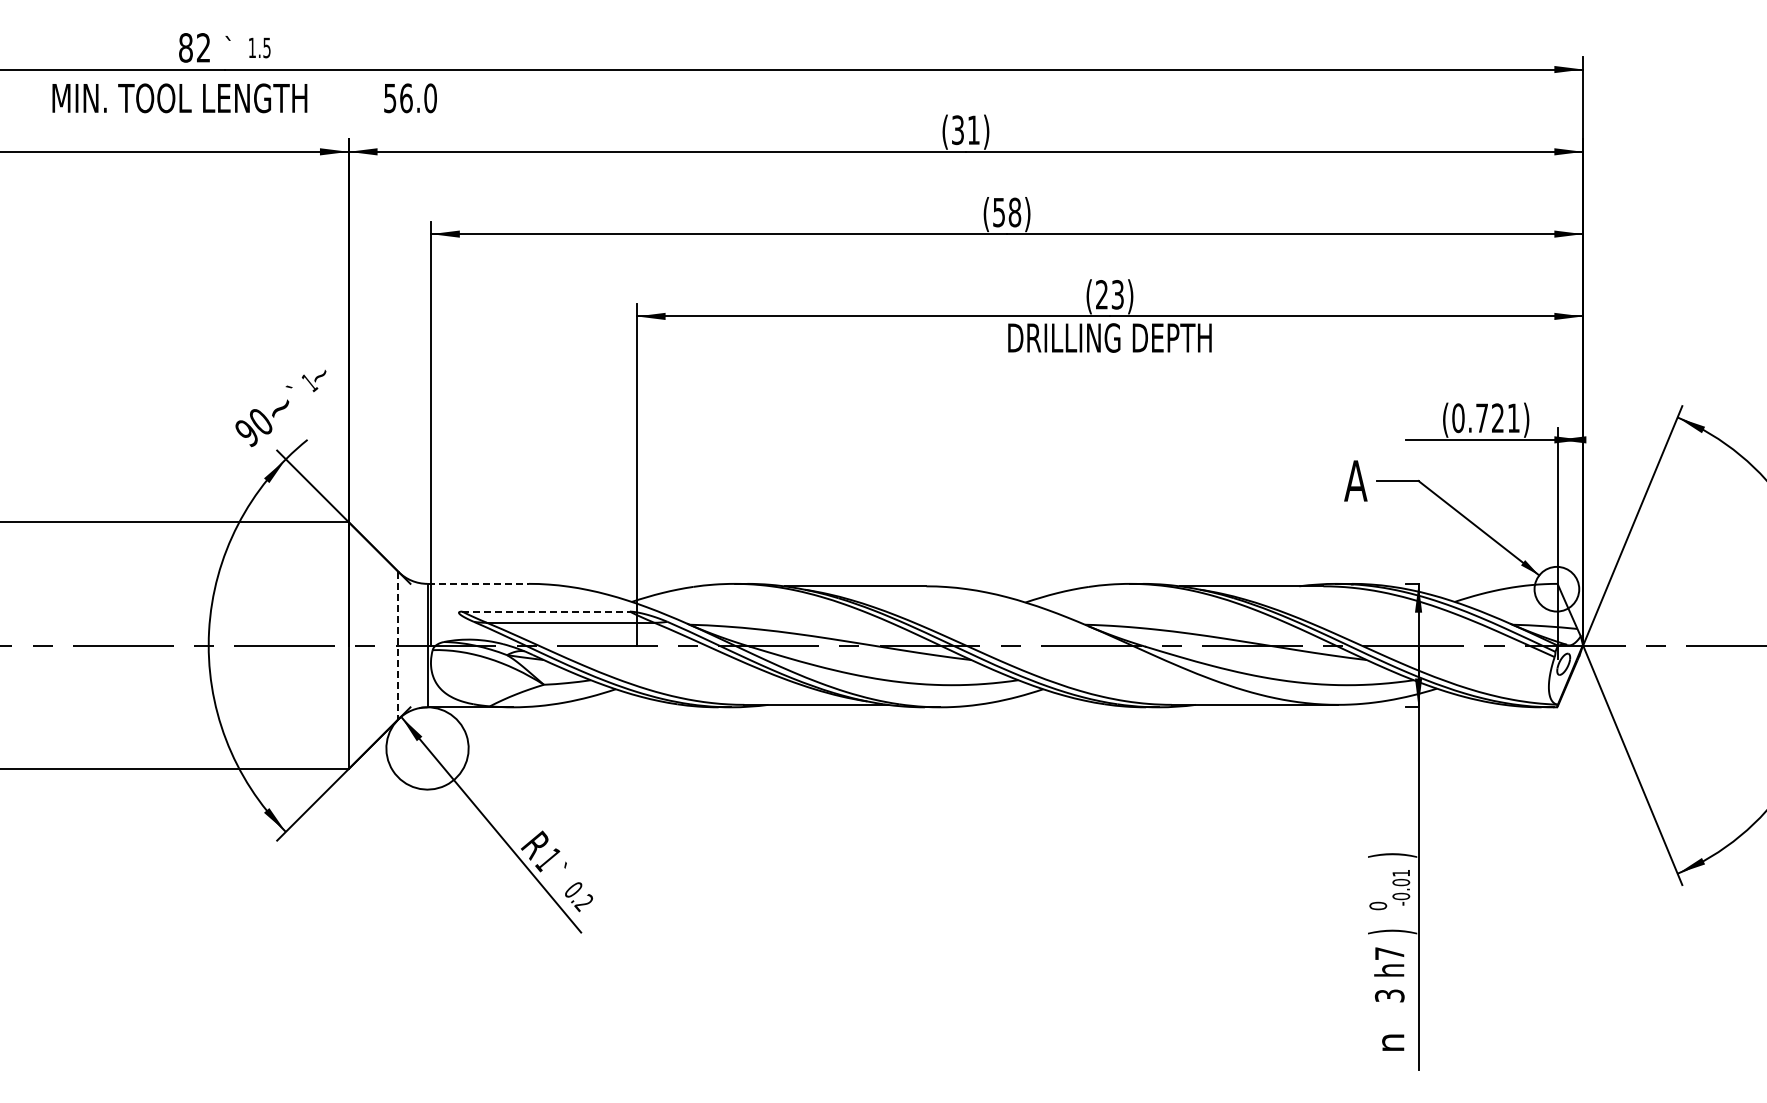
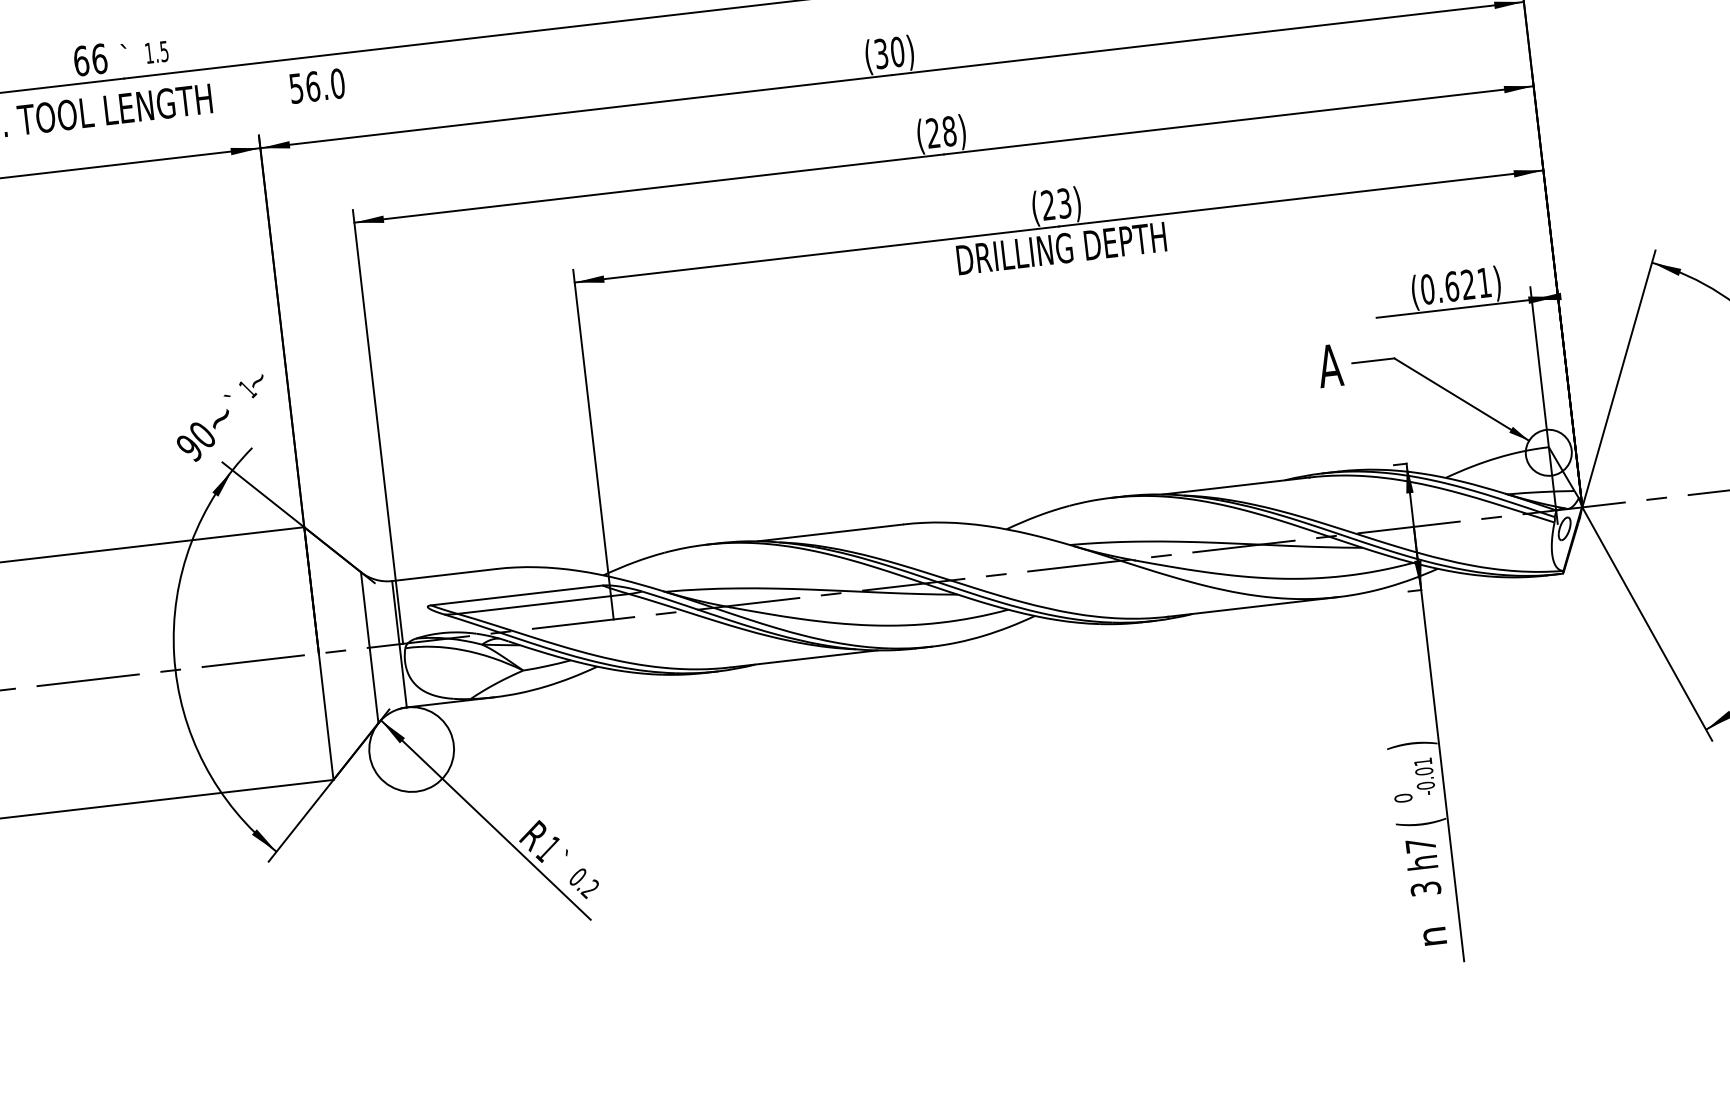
text: (194, 47) -> (90, 59), 82 -> 66
text: (973, 130) -> (897, 52), (31) -> (30)
text: (998, 212) -> (932, 133), (58) -> (28)
text: (1482, 418) -> (1452, 286), (0.721) -> (0.621)
line: (478, 583) -> (444, 574), dashed -> solid
line: (546, 611) -> (517, 595), dashed -> solid
line: (398, 645) -> (369, 647), dashed -> solid
text: (1392, 931) -> (1421, 822), ) -> (

